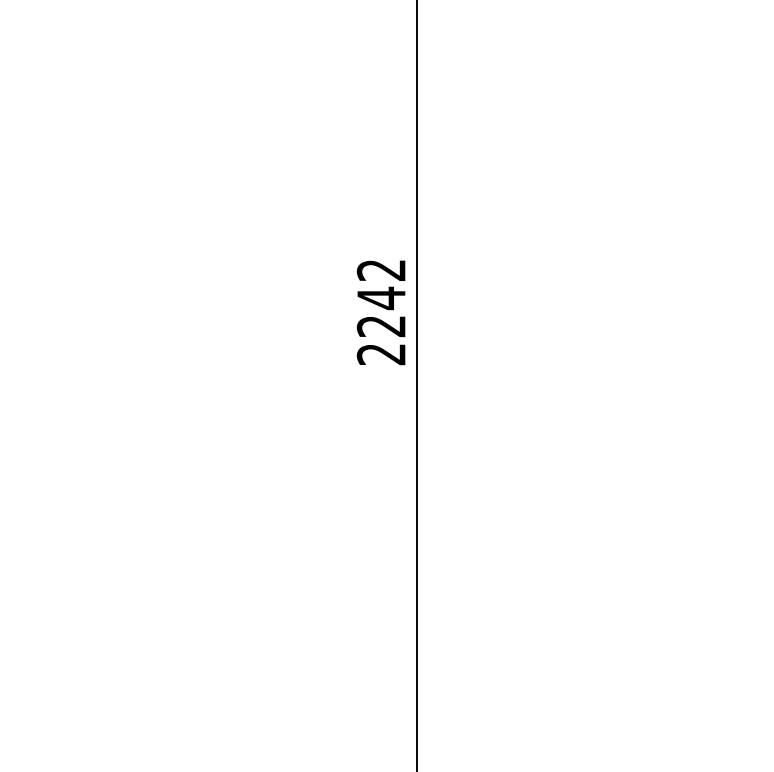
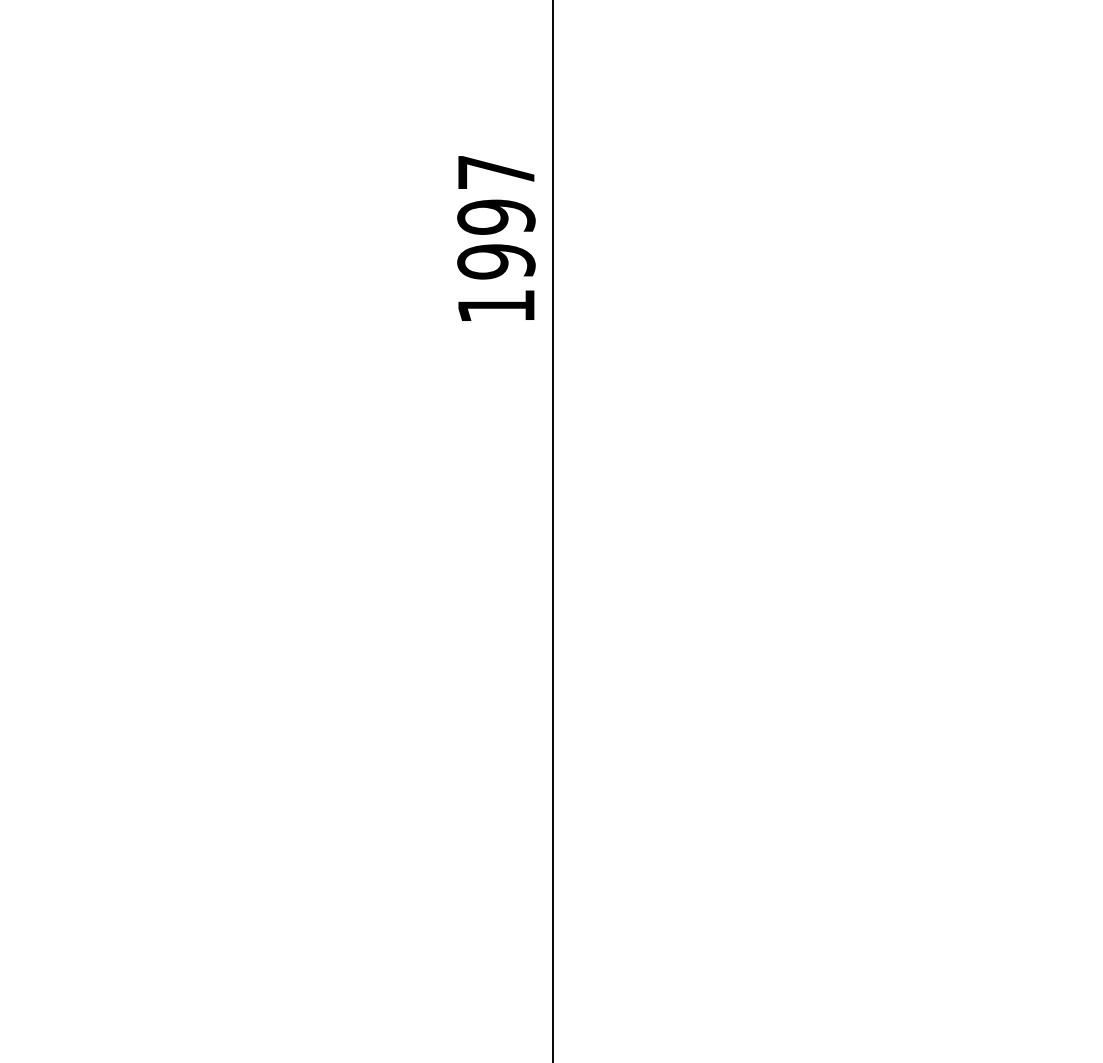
text: (381, 312) -> (496, 239), 2242 -> 1997

